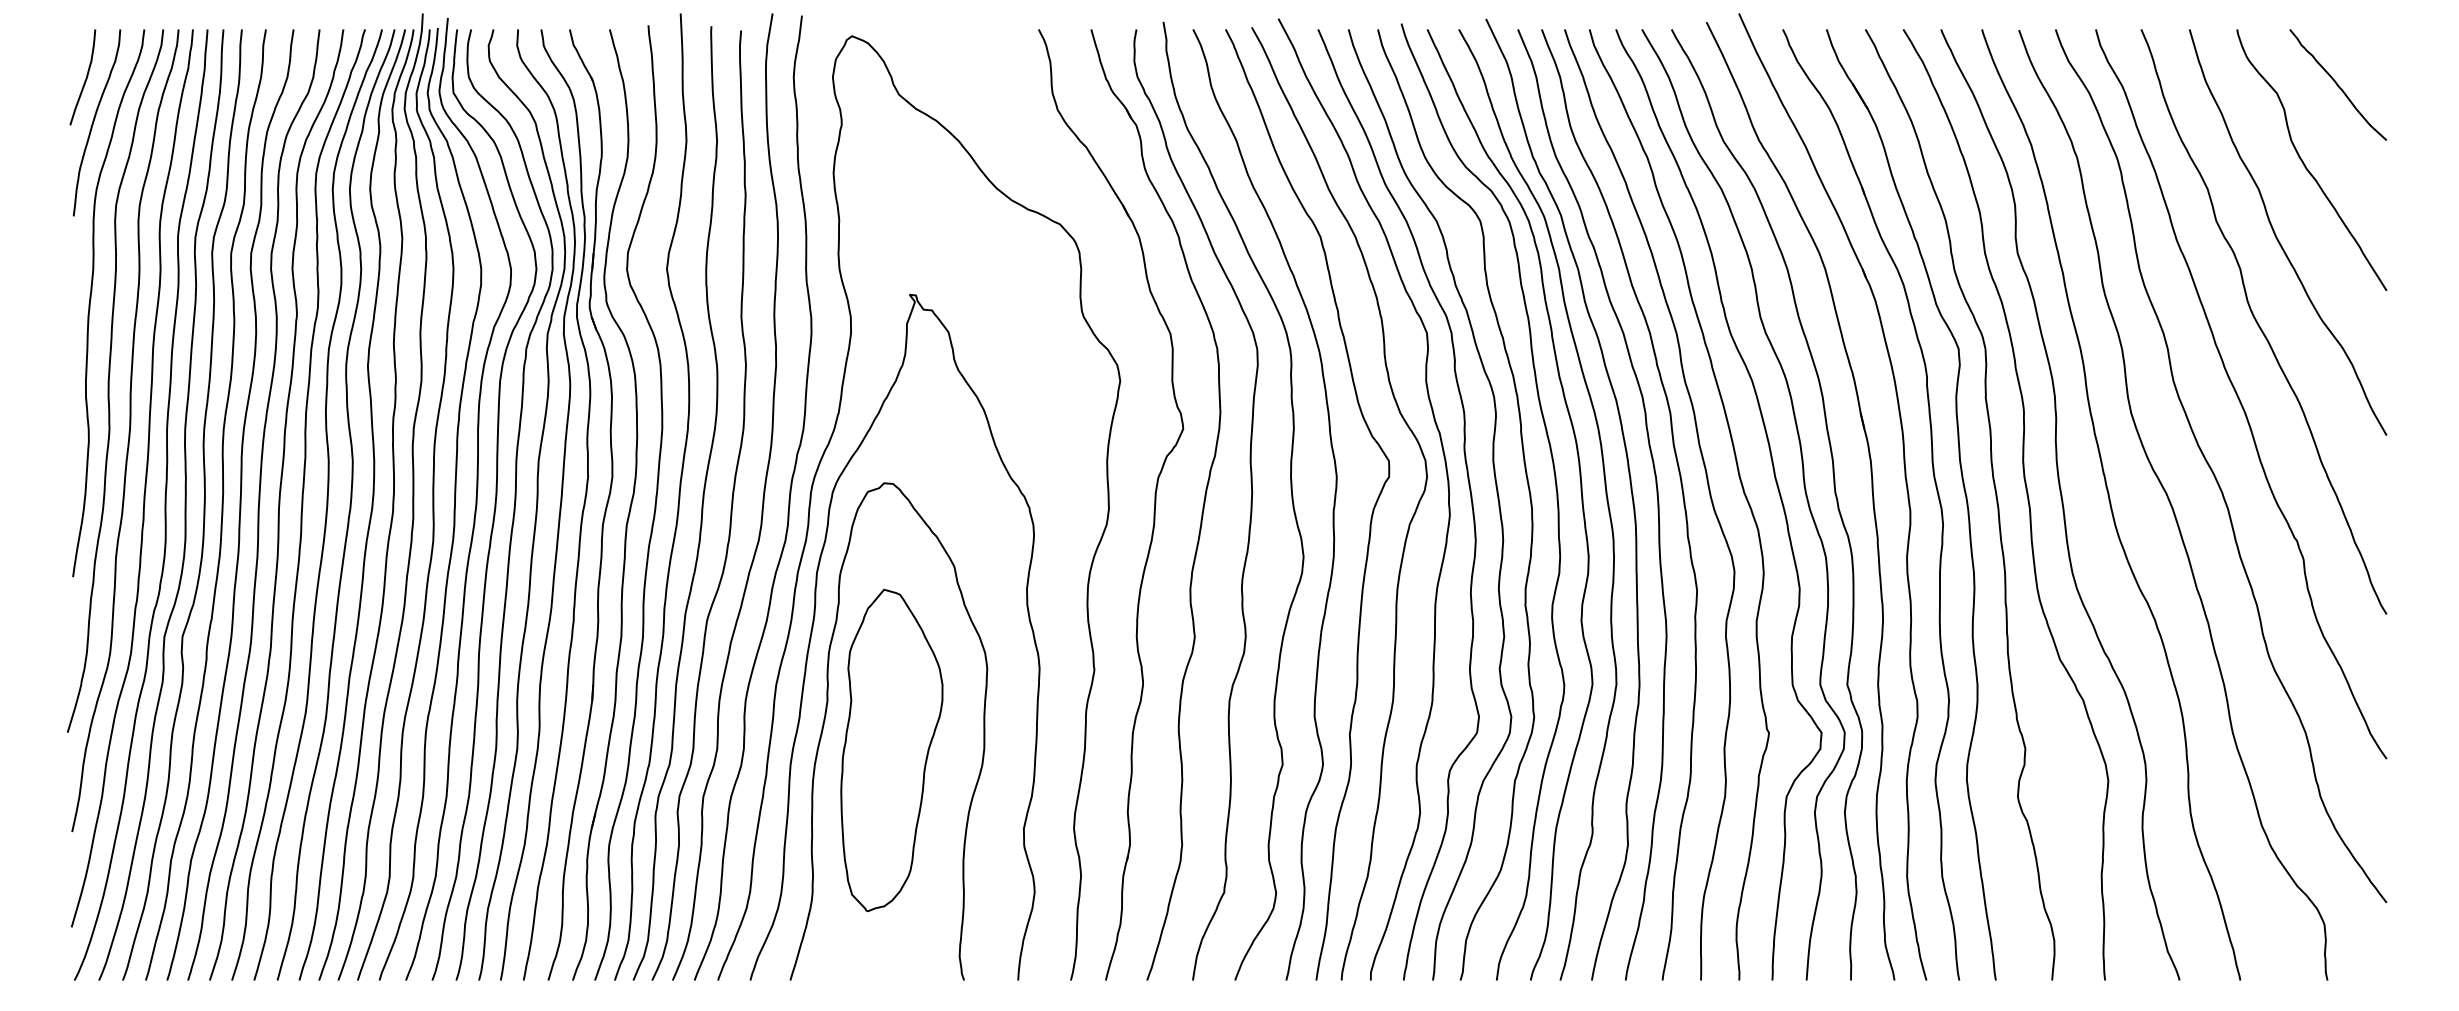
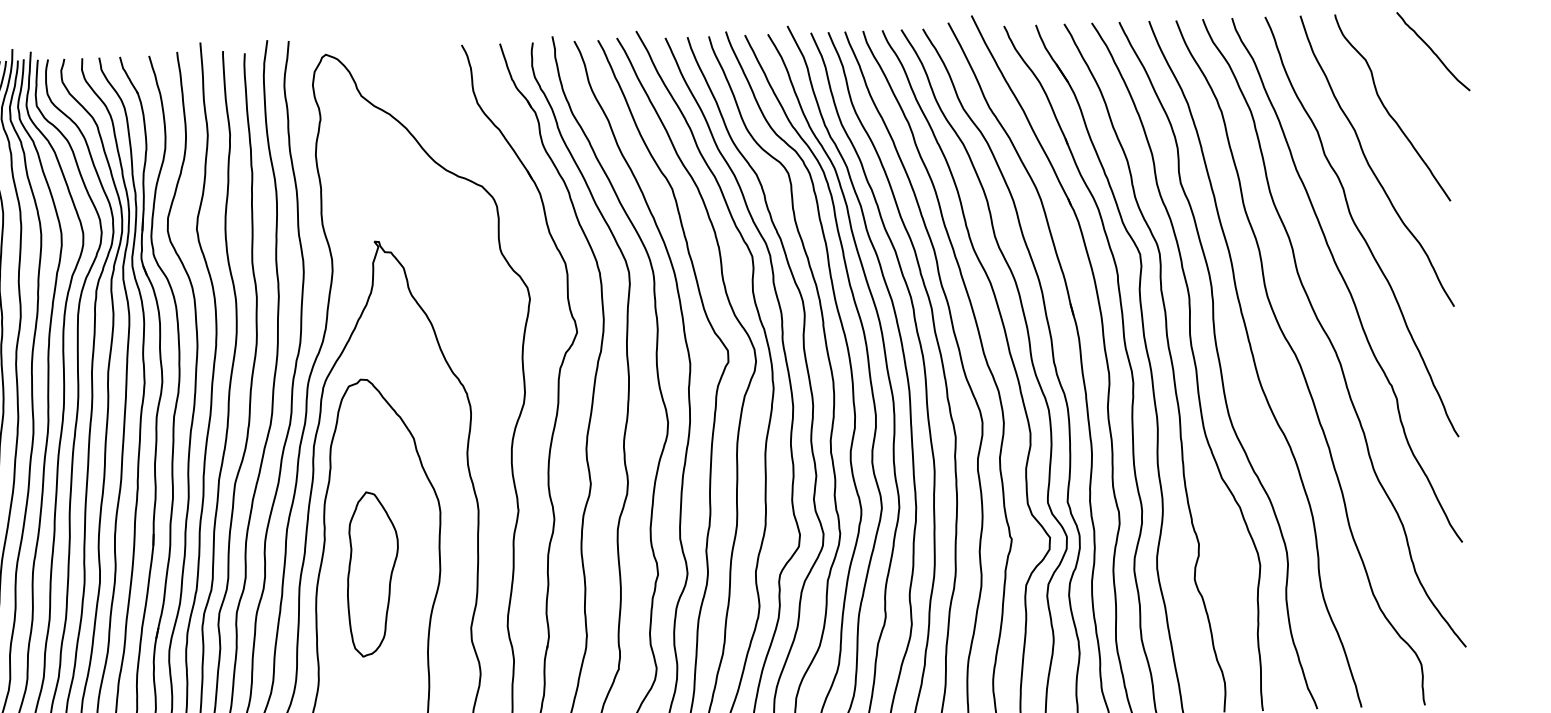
curve: (2338, 84) -> (1433, 51), moved
part: (891, 750) -> (372, 574), size x0.7

